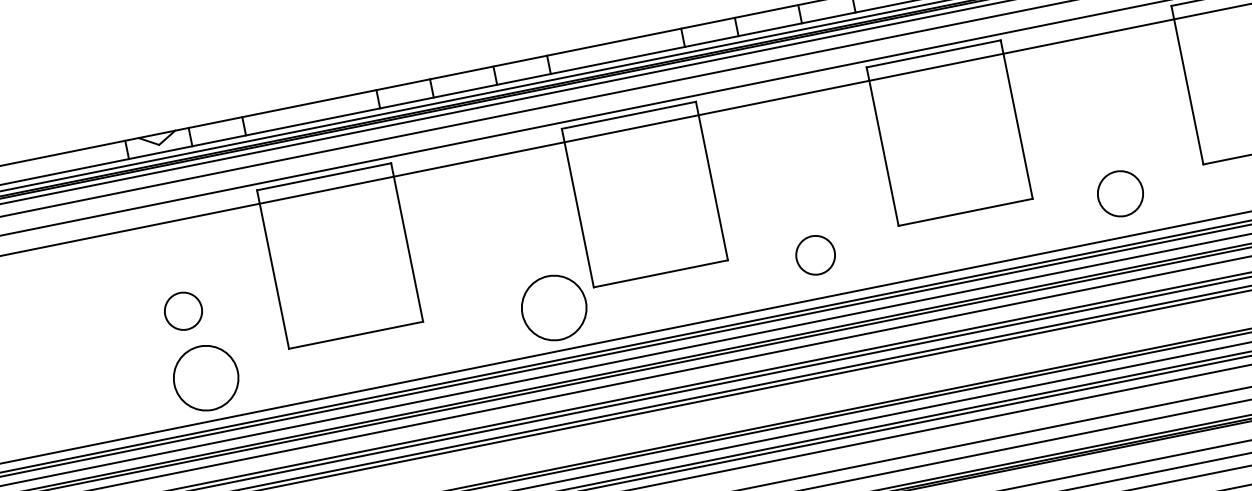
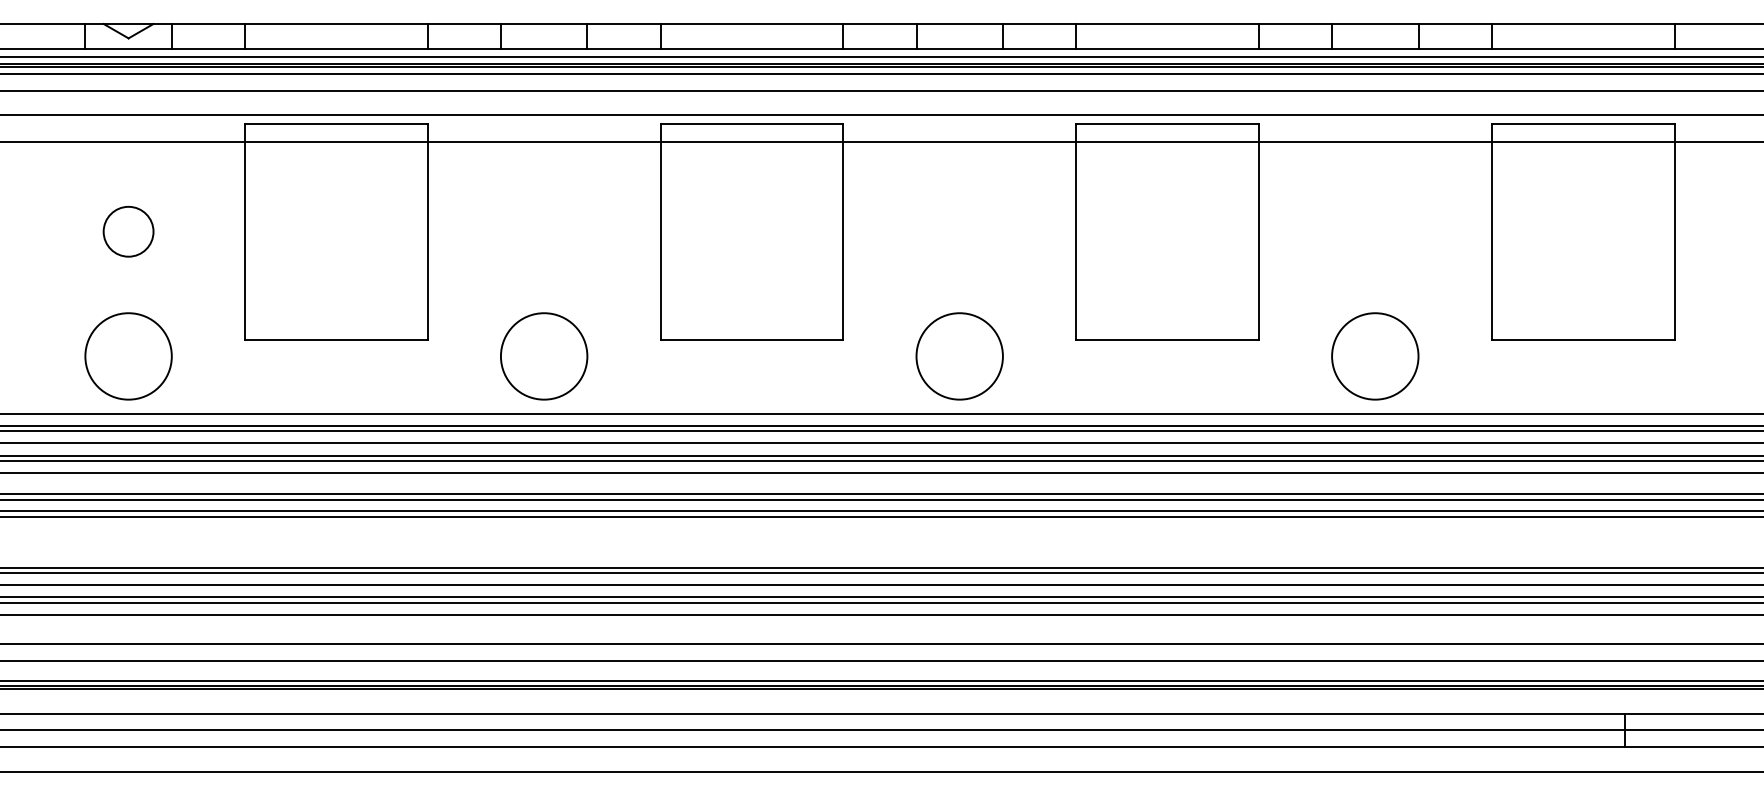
circle: (1120, 193) -> (1375, 356), size x1.43
circle: (815, 255) -> (959, 356), size x1.67
circle: (554, 308) -> (544, 356), moved
circle: (183, 311) -> (128, 231), moved

